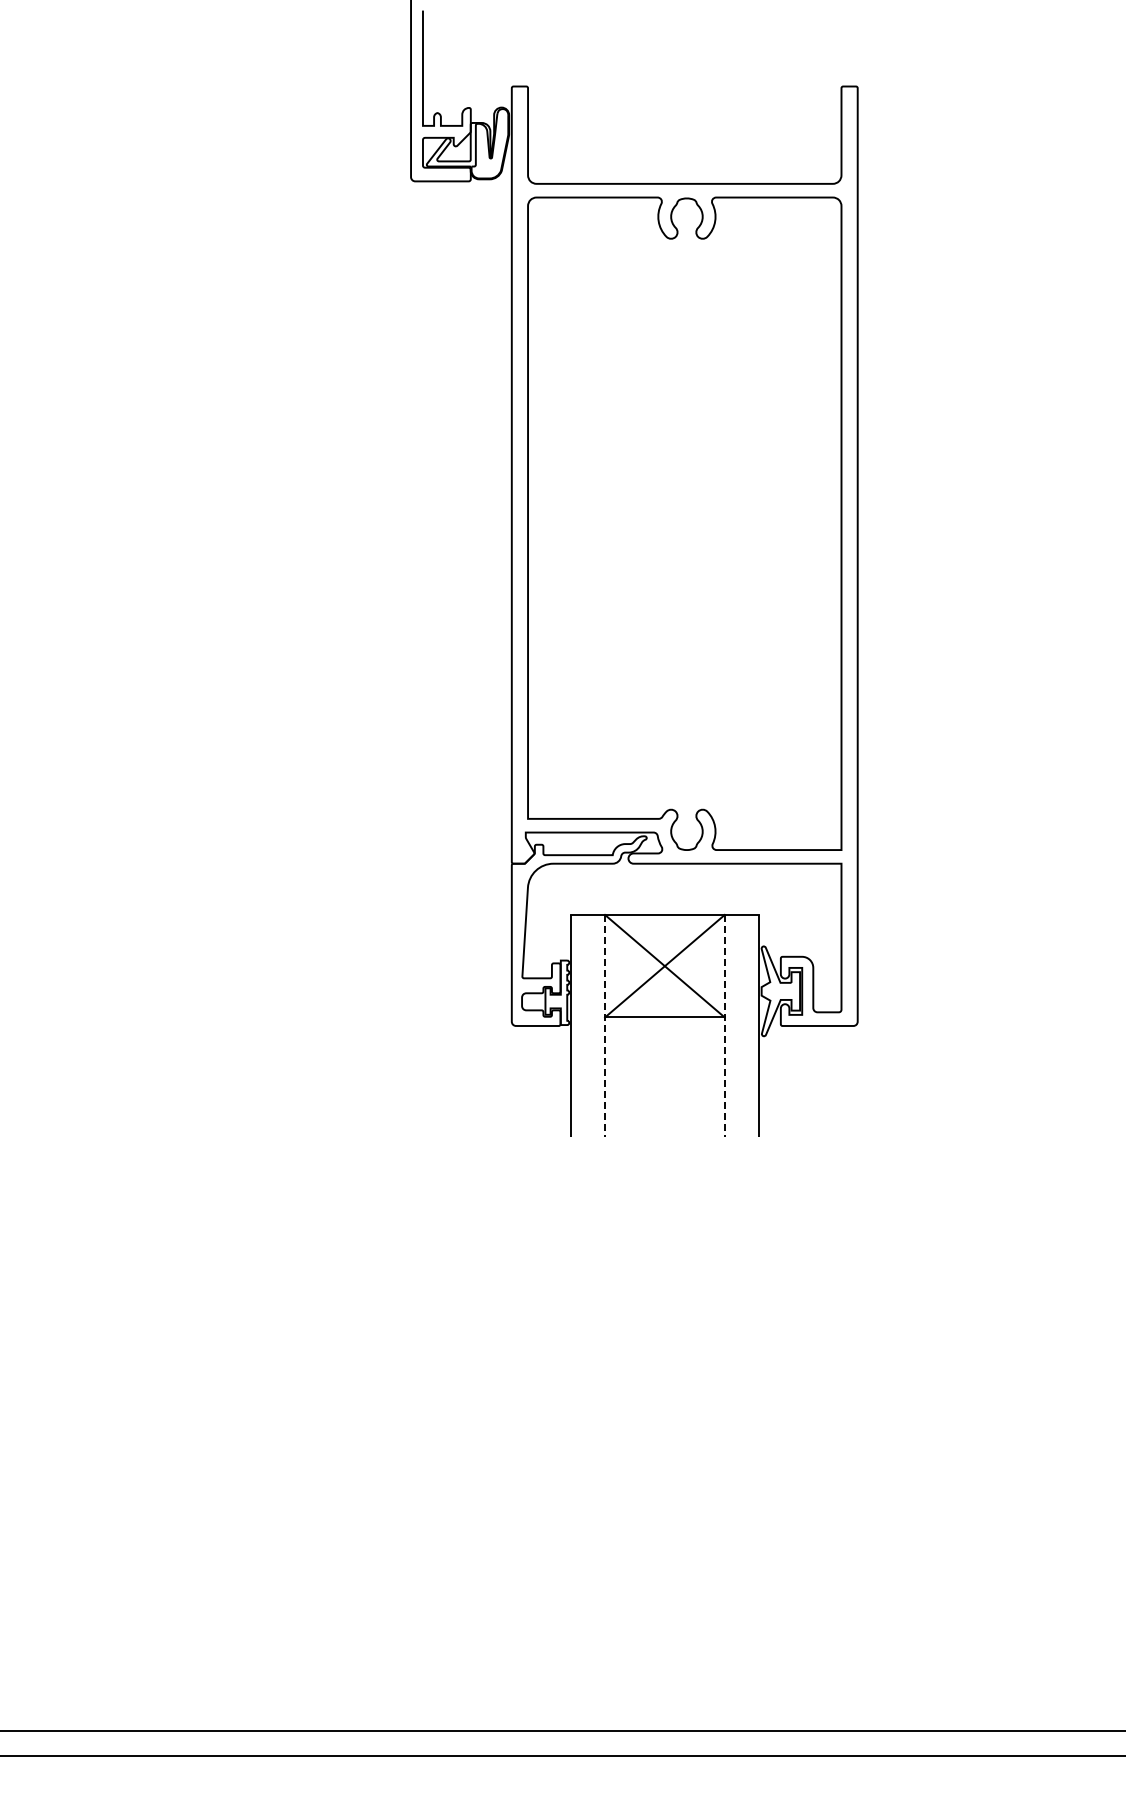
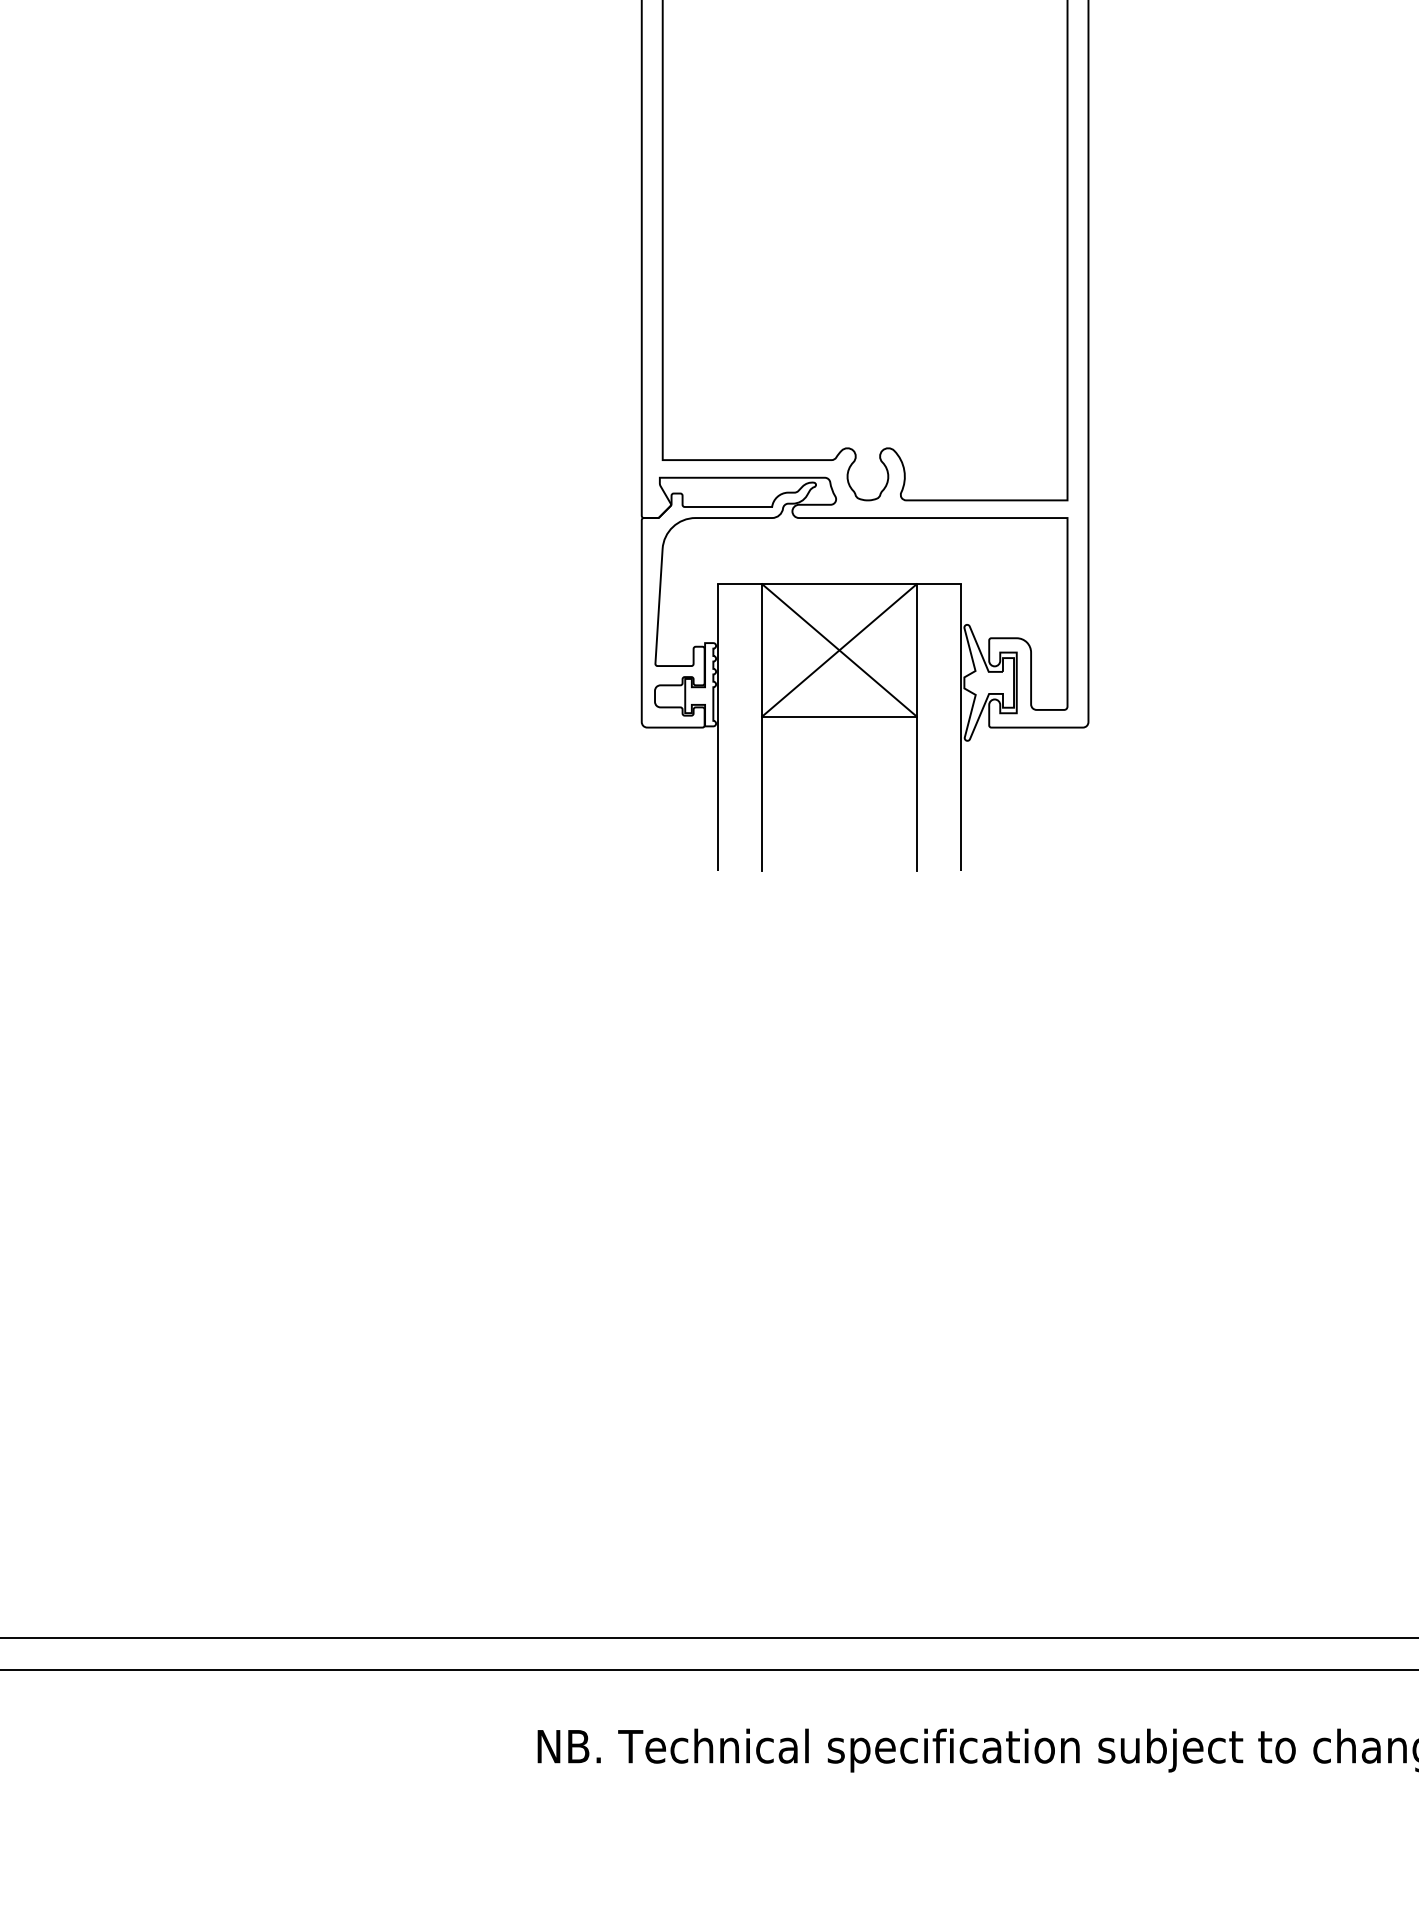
line: (605, 1026) -> (762, 728), dashed -> solid
line: (724, 1026) -> (916, 728), dashed -> solid

